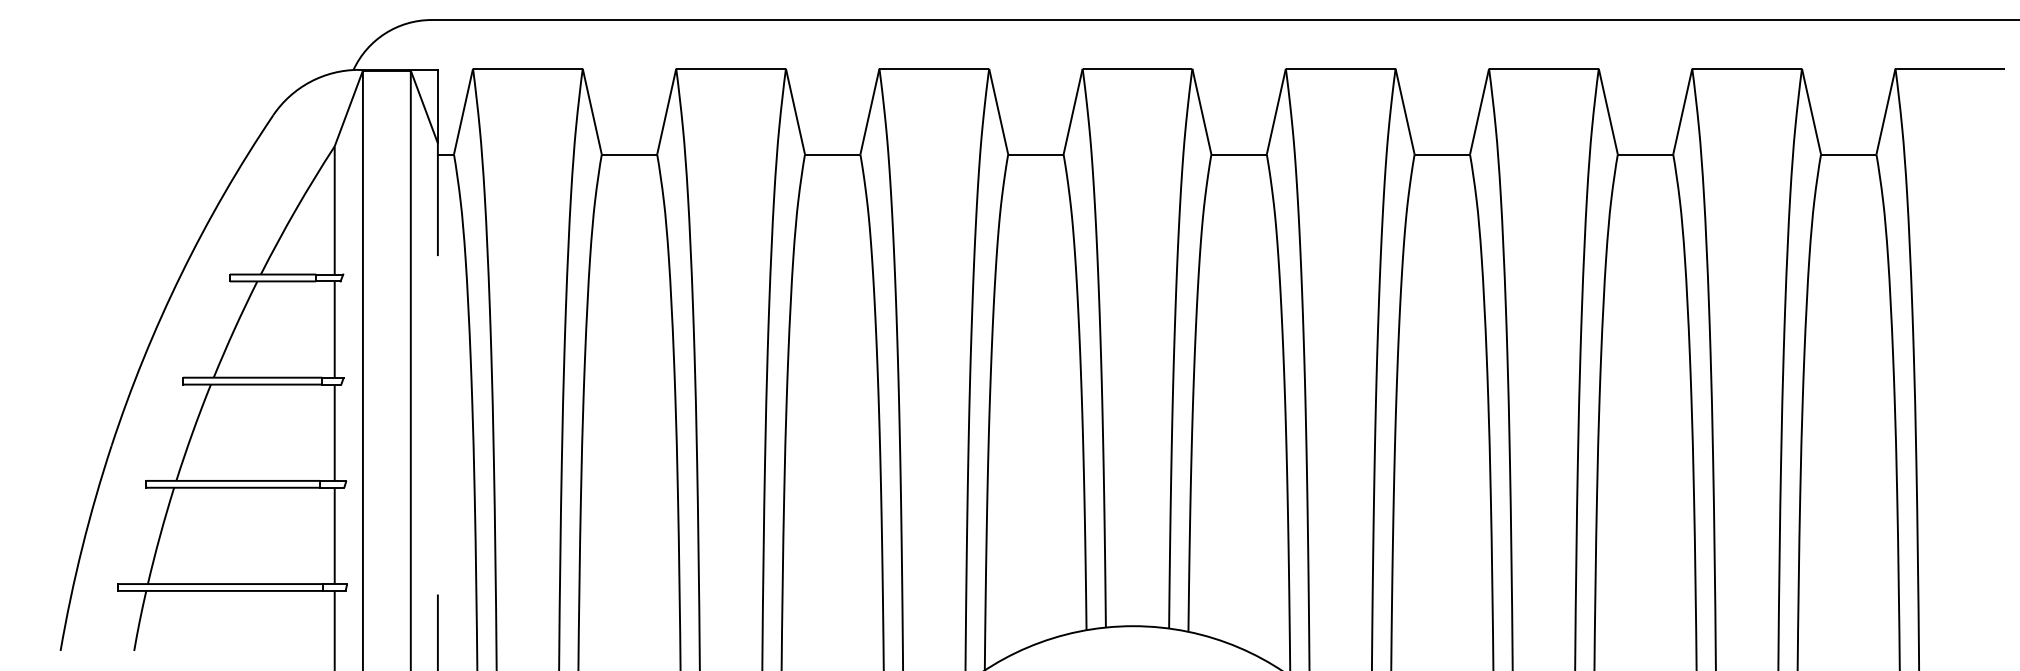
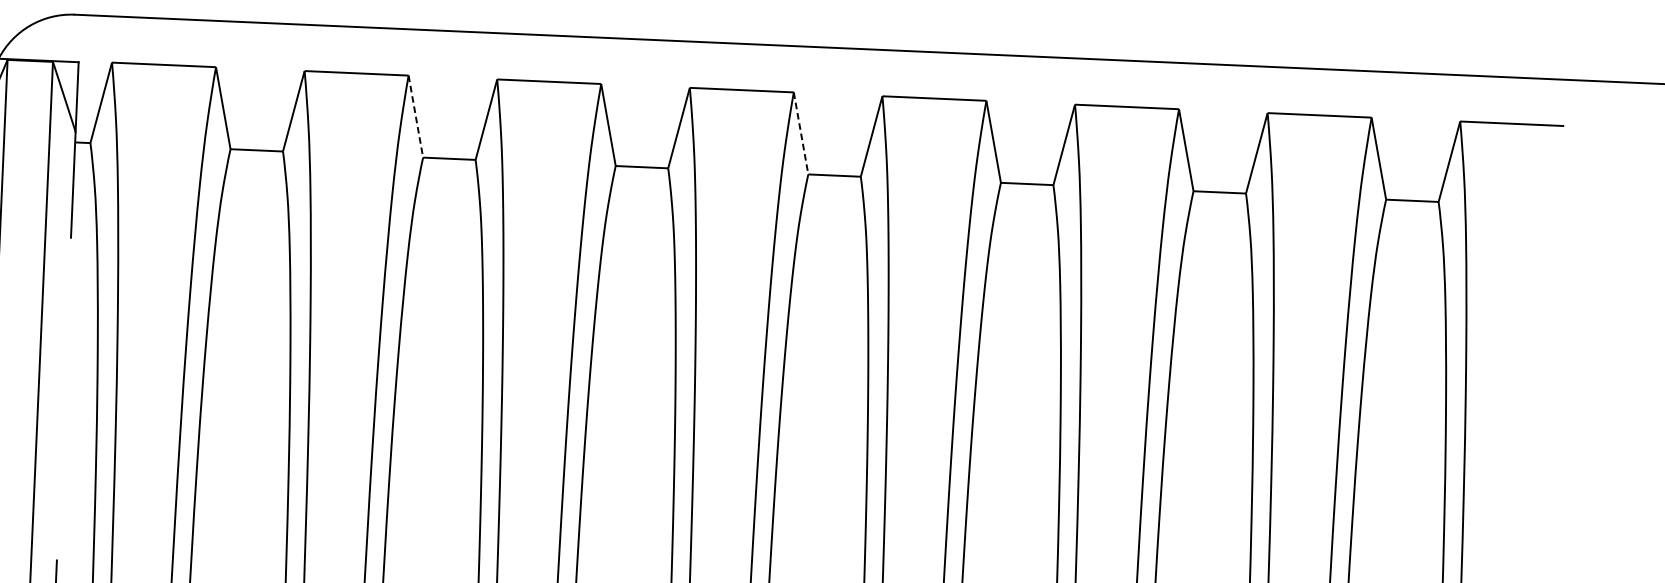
line: (795, 111) -> (415, 116), solid -> dashed
line: (1201, 111) -> (800, 133), solid -> dashed

